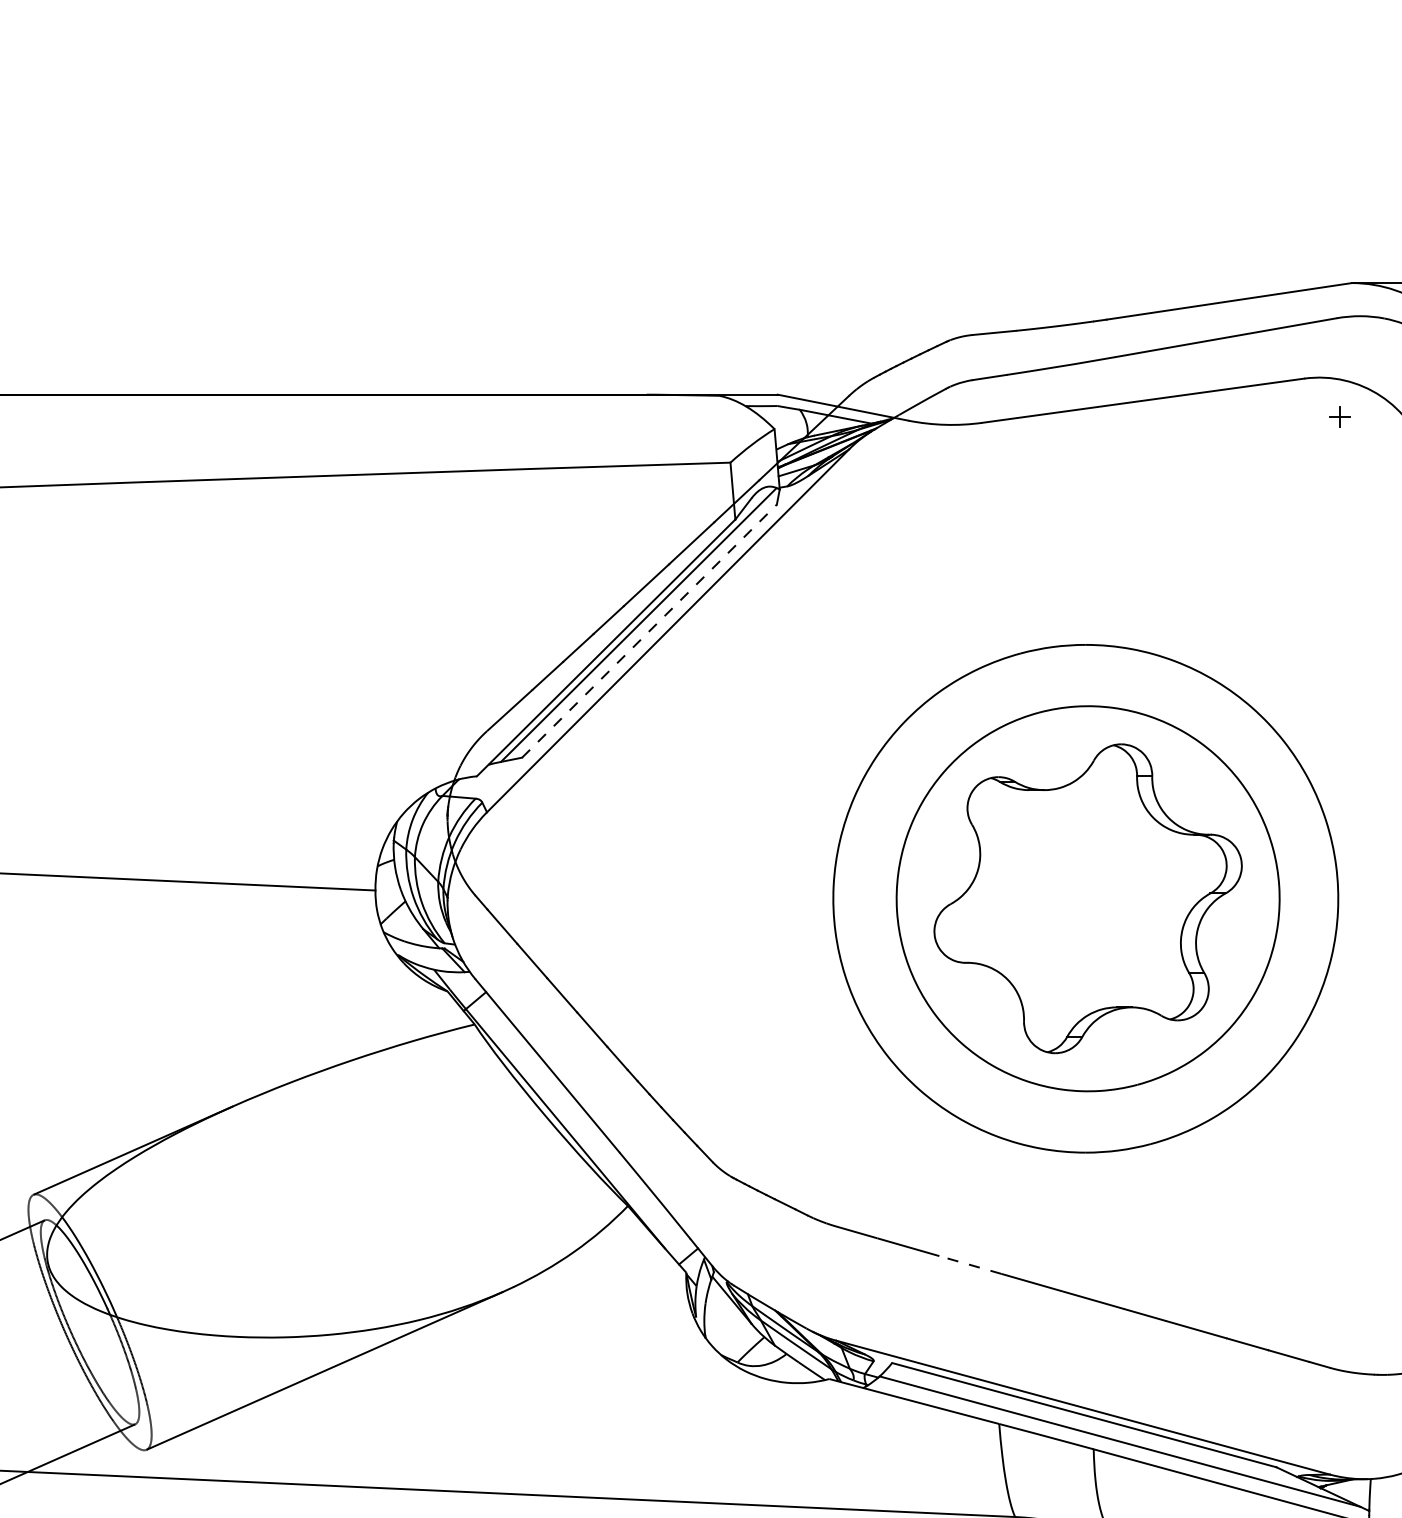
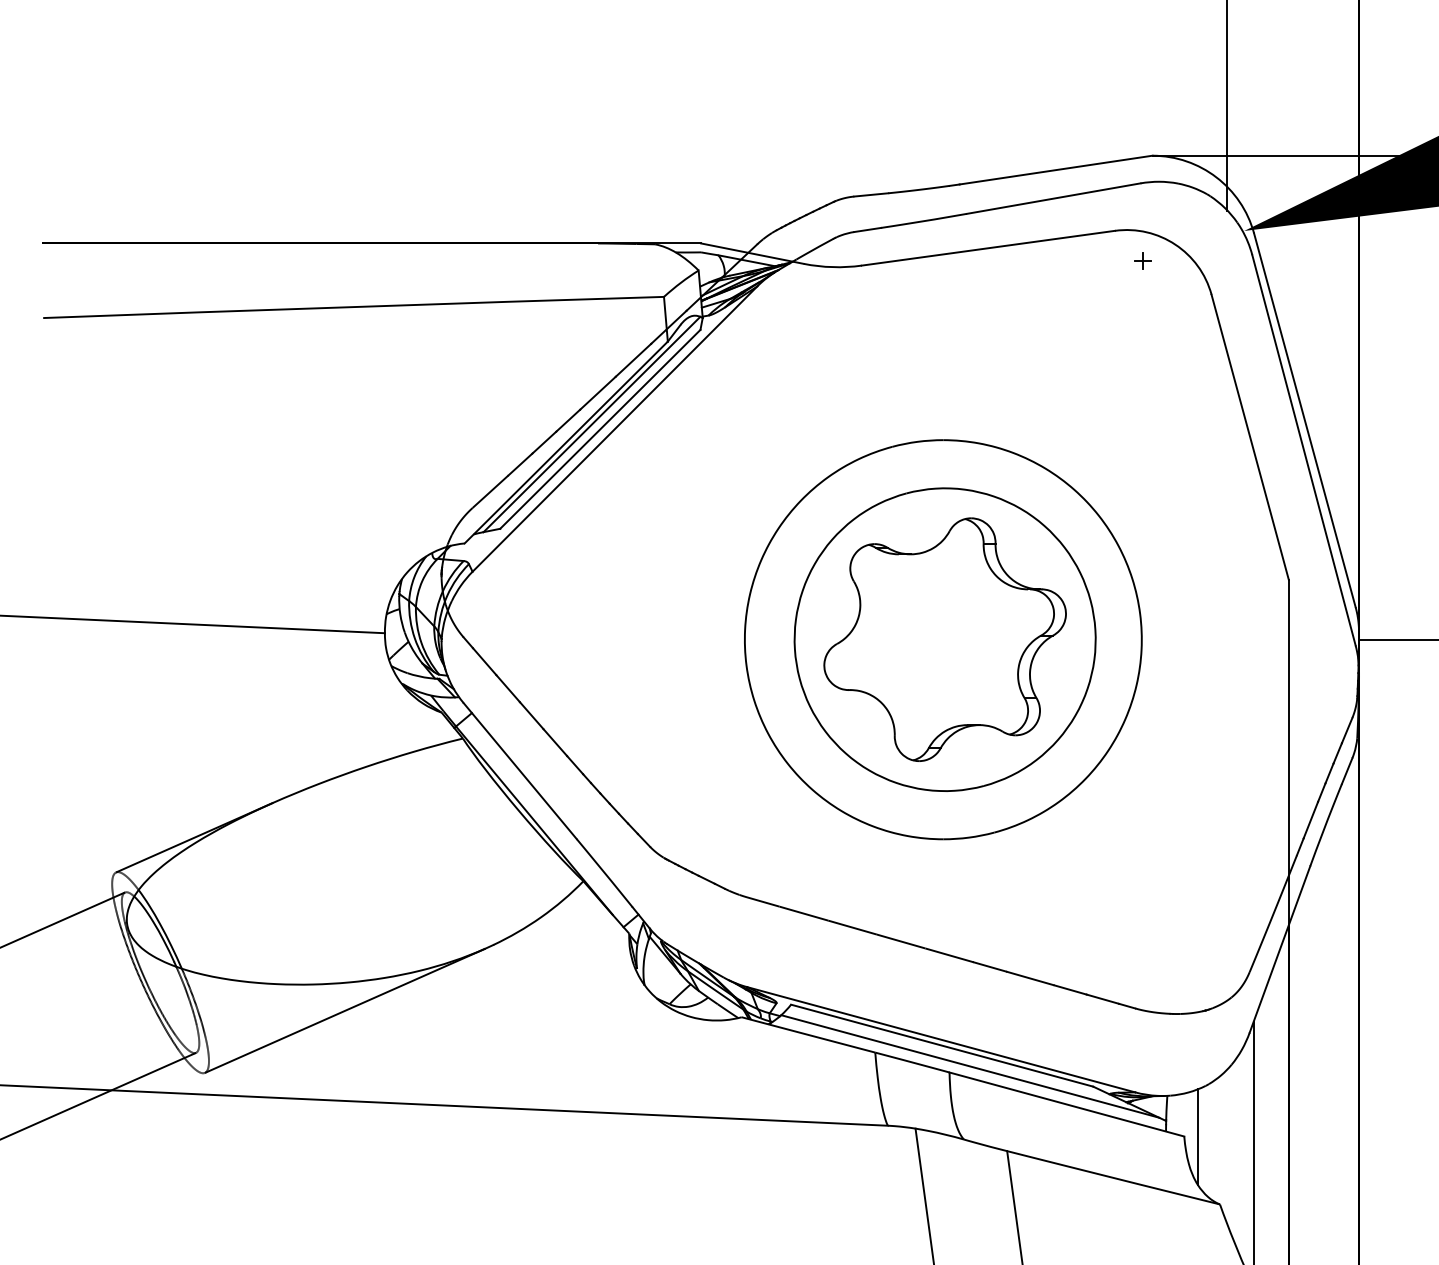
line: (649, 631) -> (600, 429), dashed -> solid
line: (970, 1264) -> (852, 927), dashed -> solid

